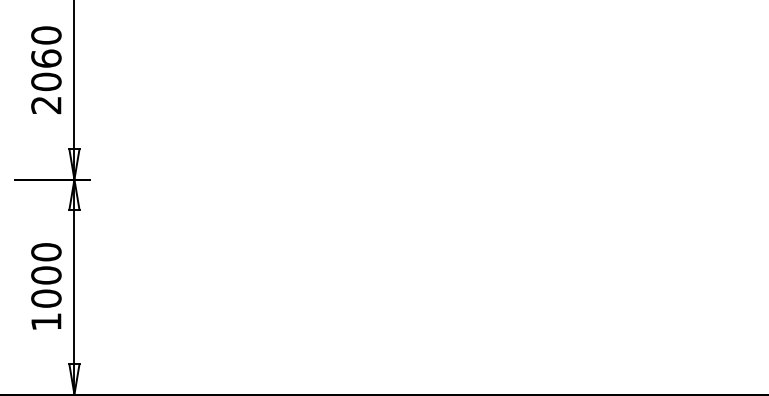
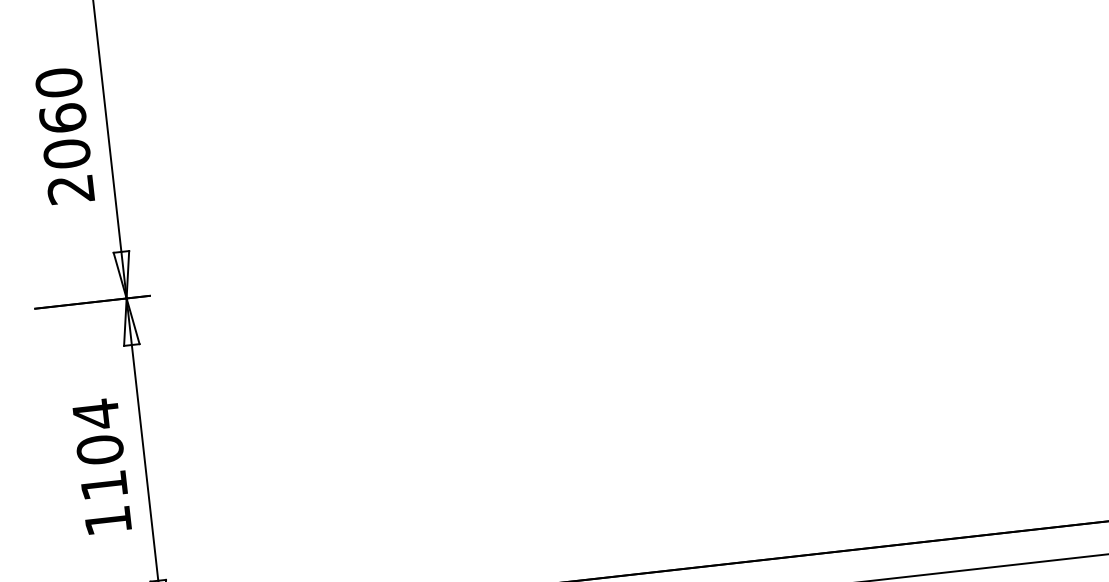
text: (46, 274) -> (100, 448), 1000 -> 1104

